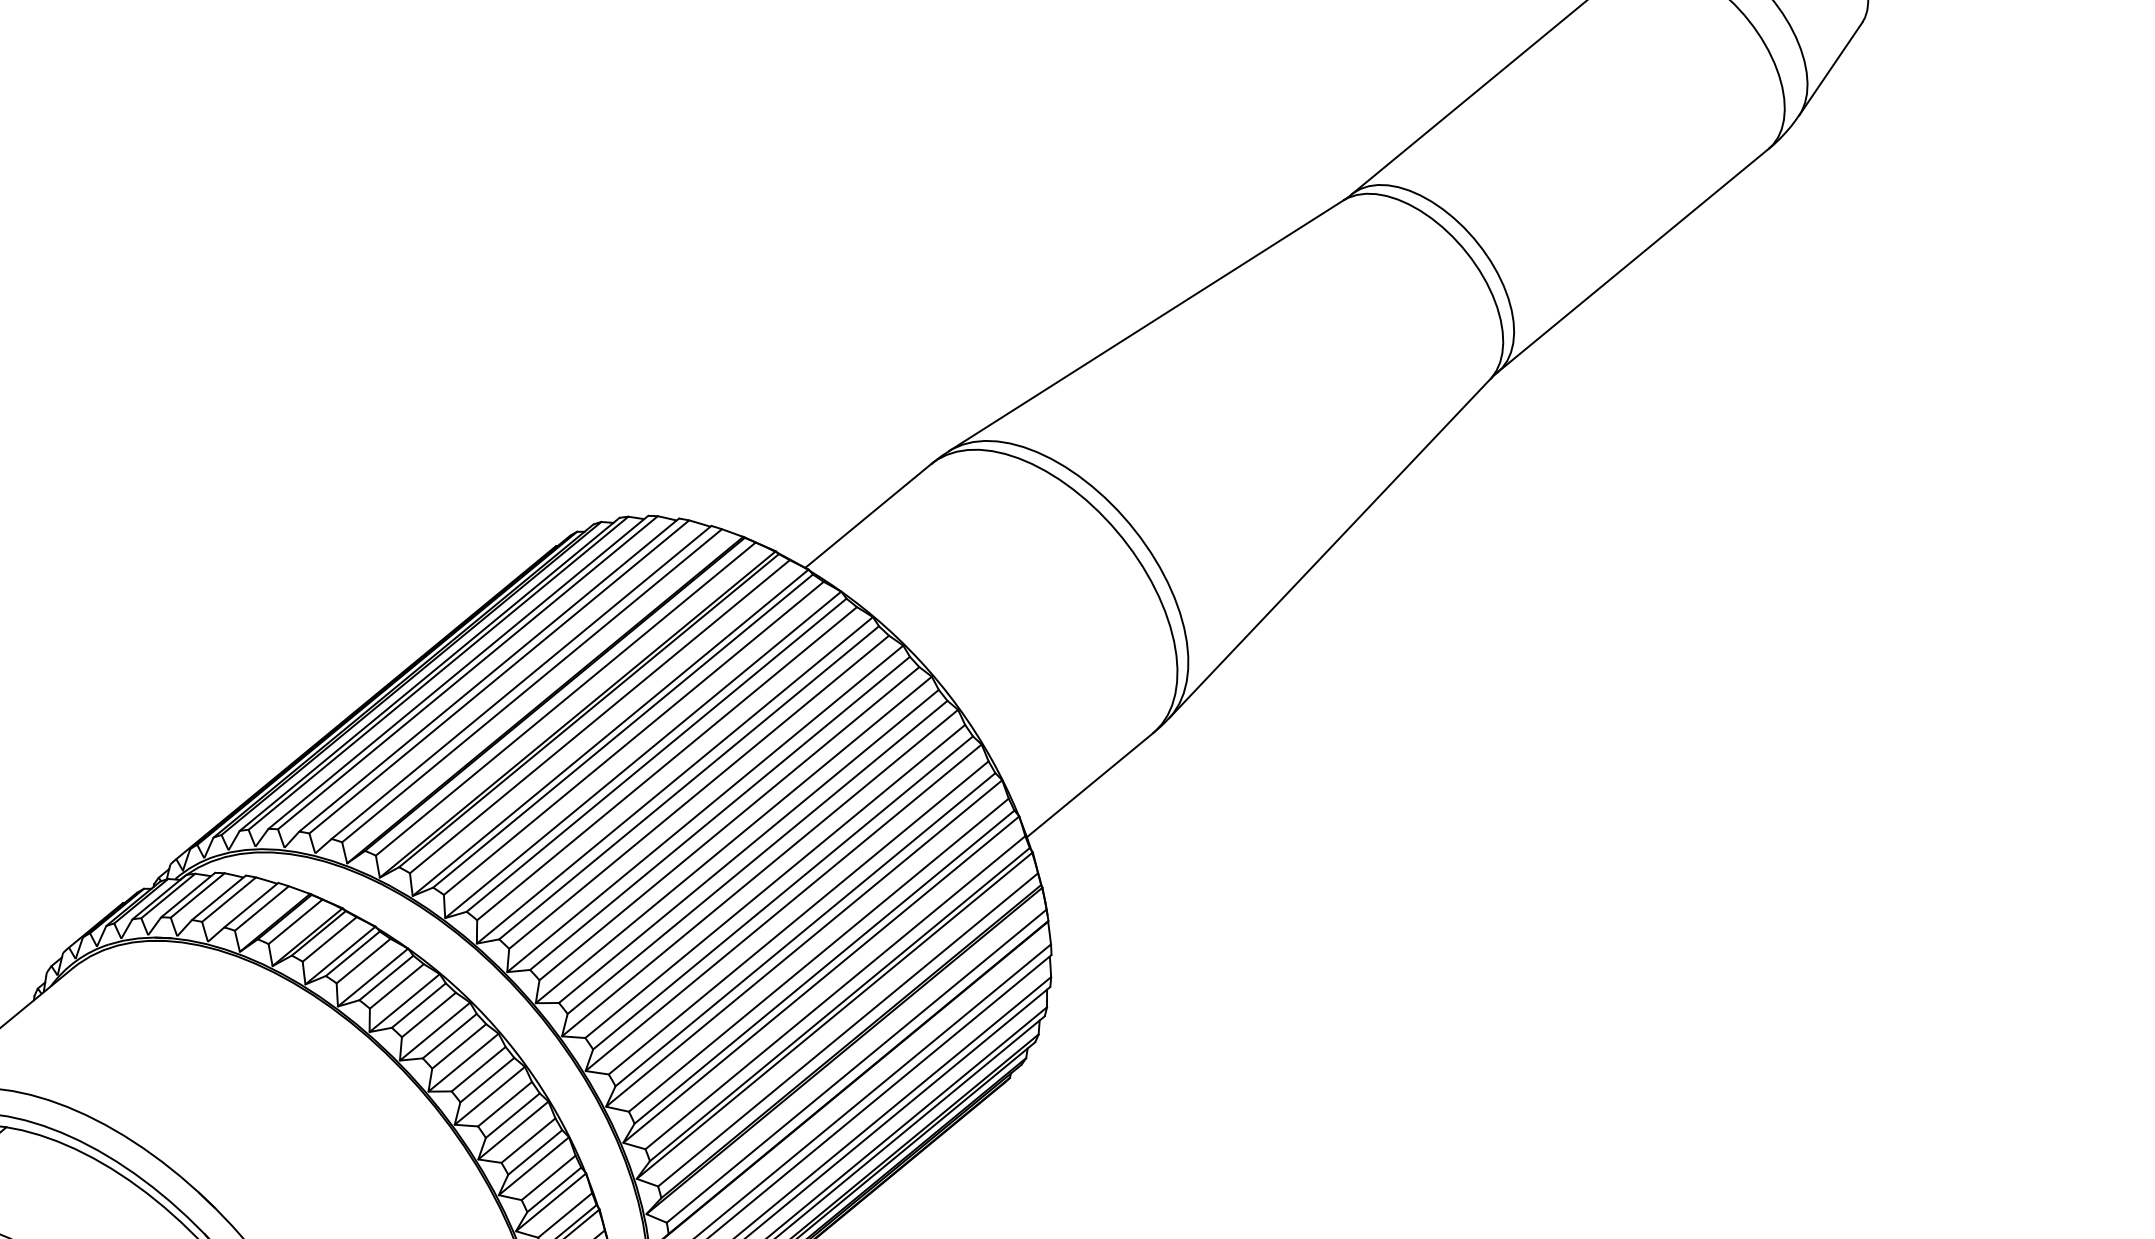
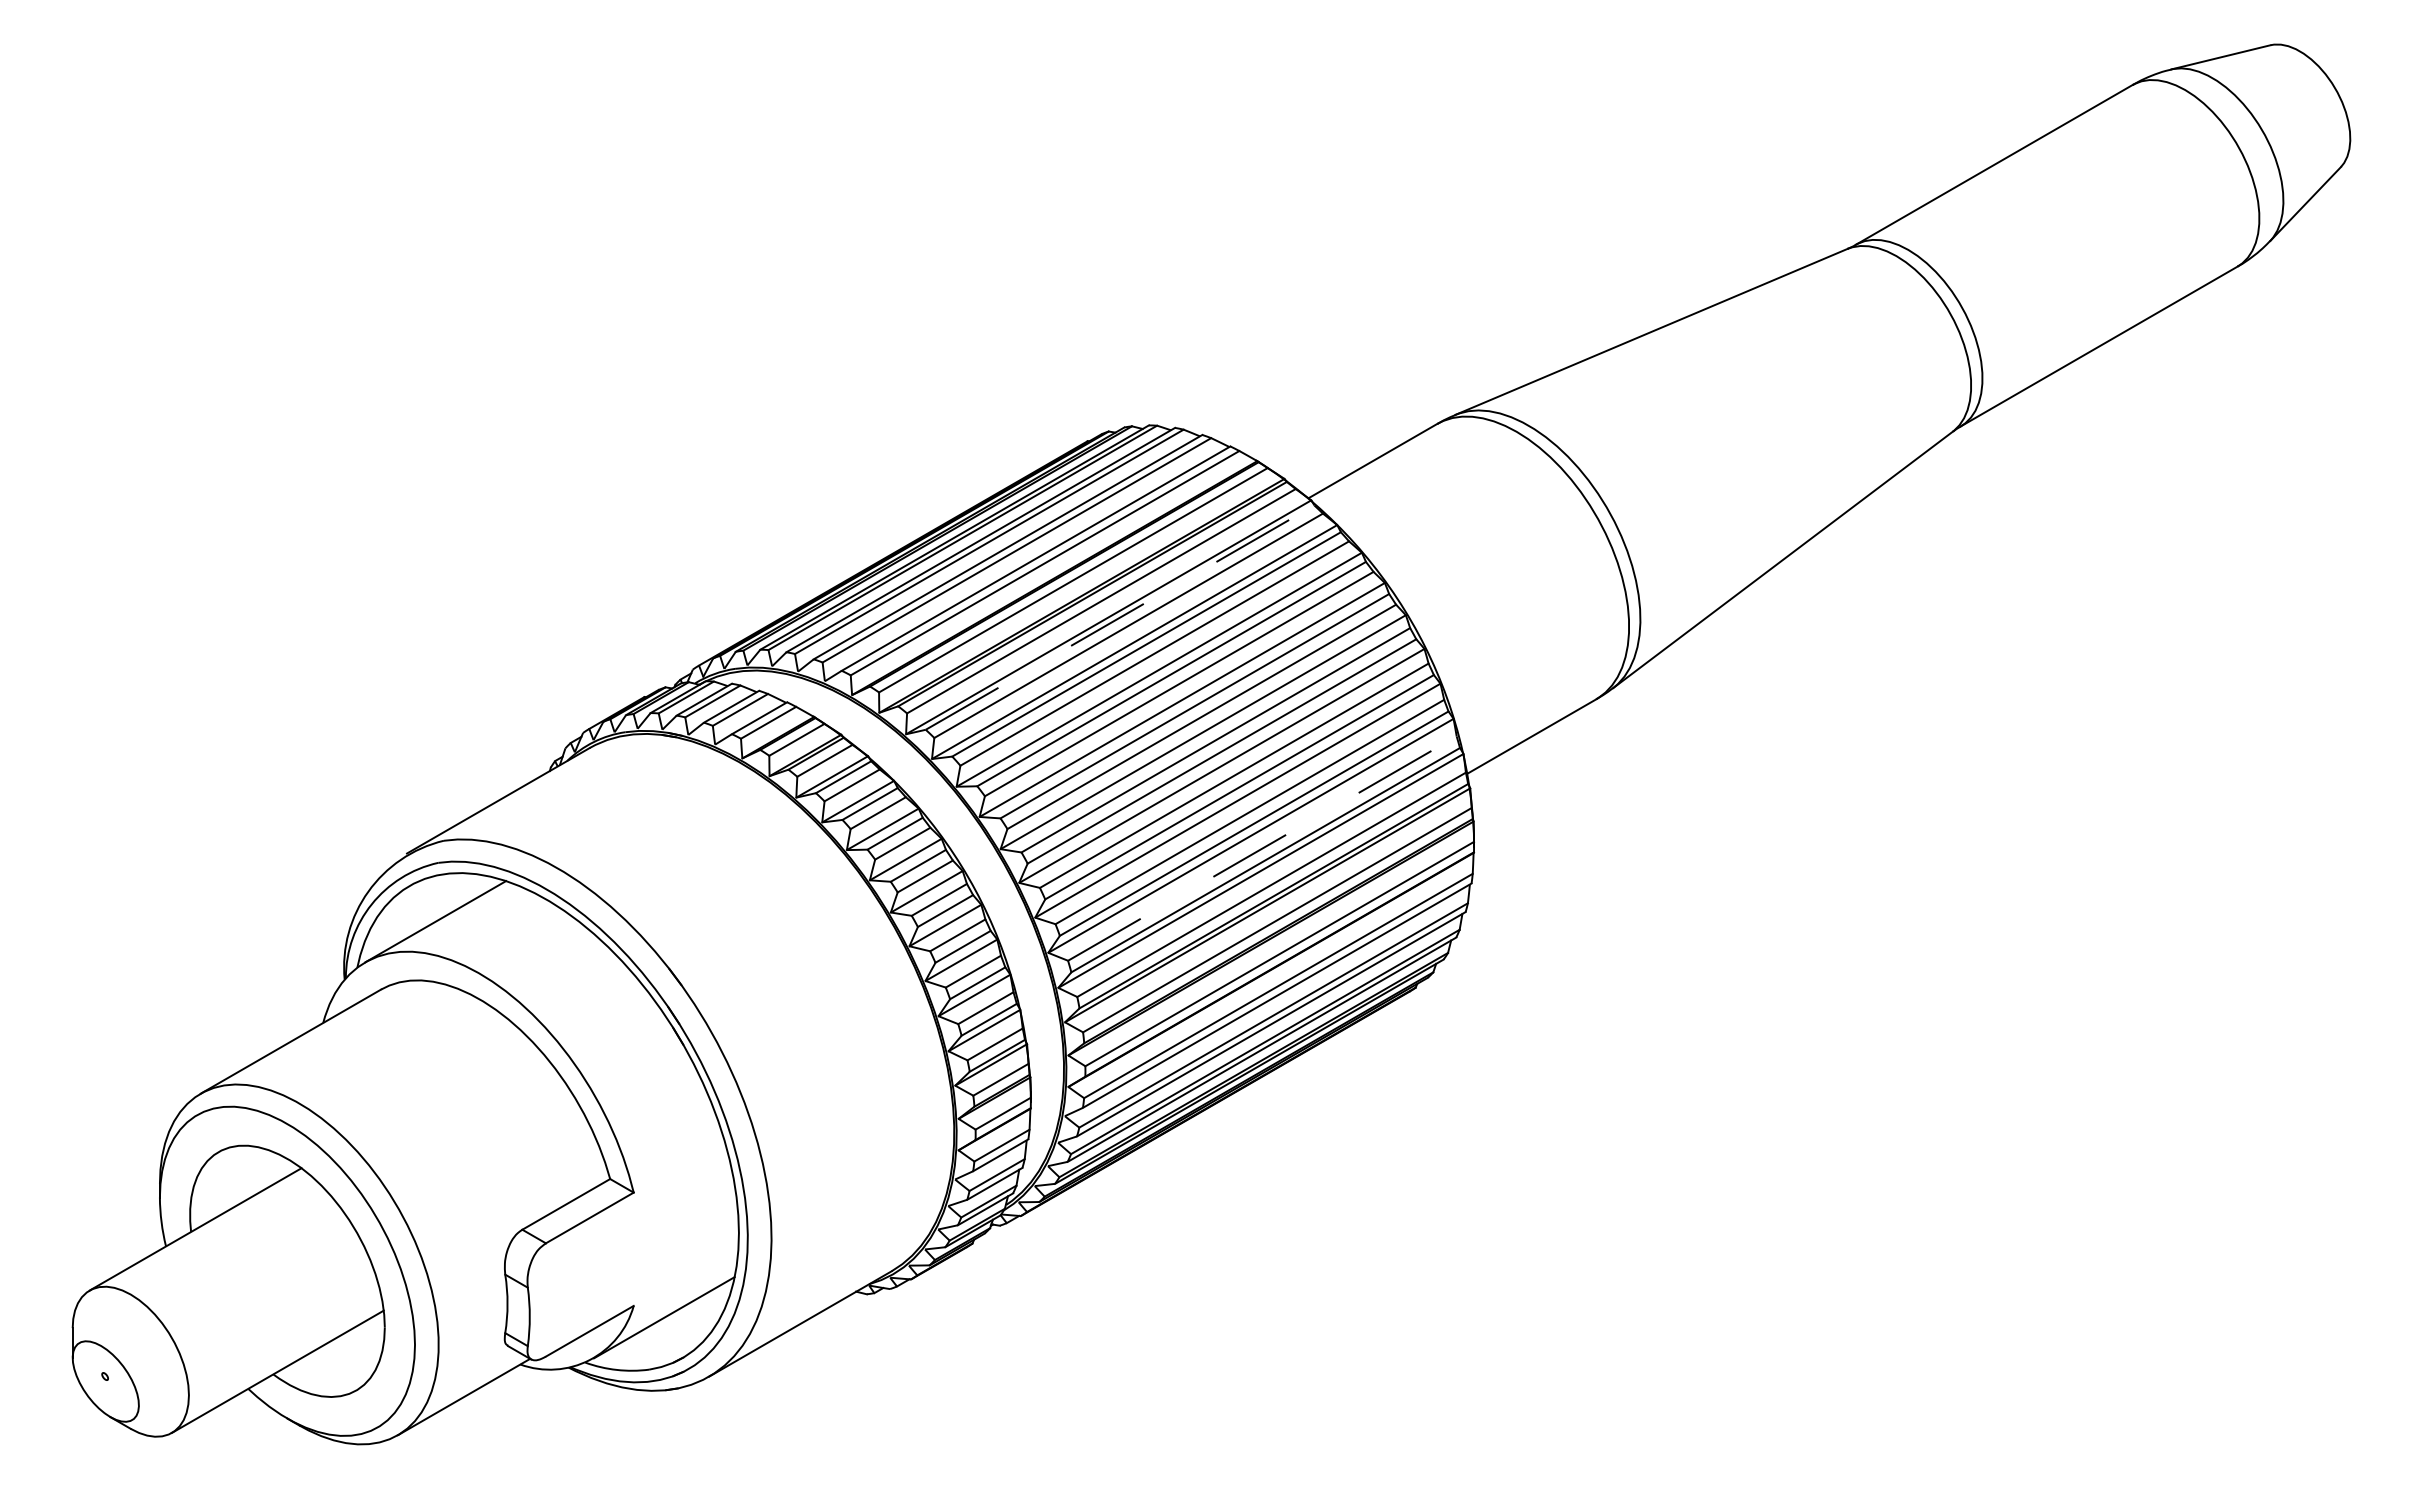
line: (623, 730) -> (1120, 617), solid -> dashed
line: (818, 955) -> (1262, 848), solid -> dashed

